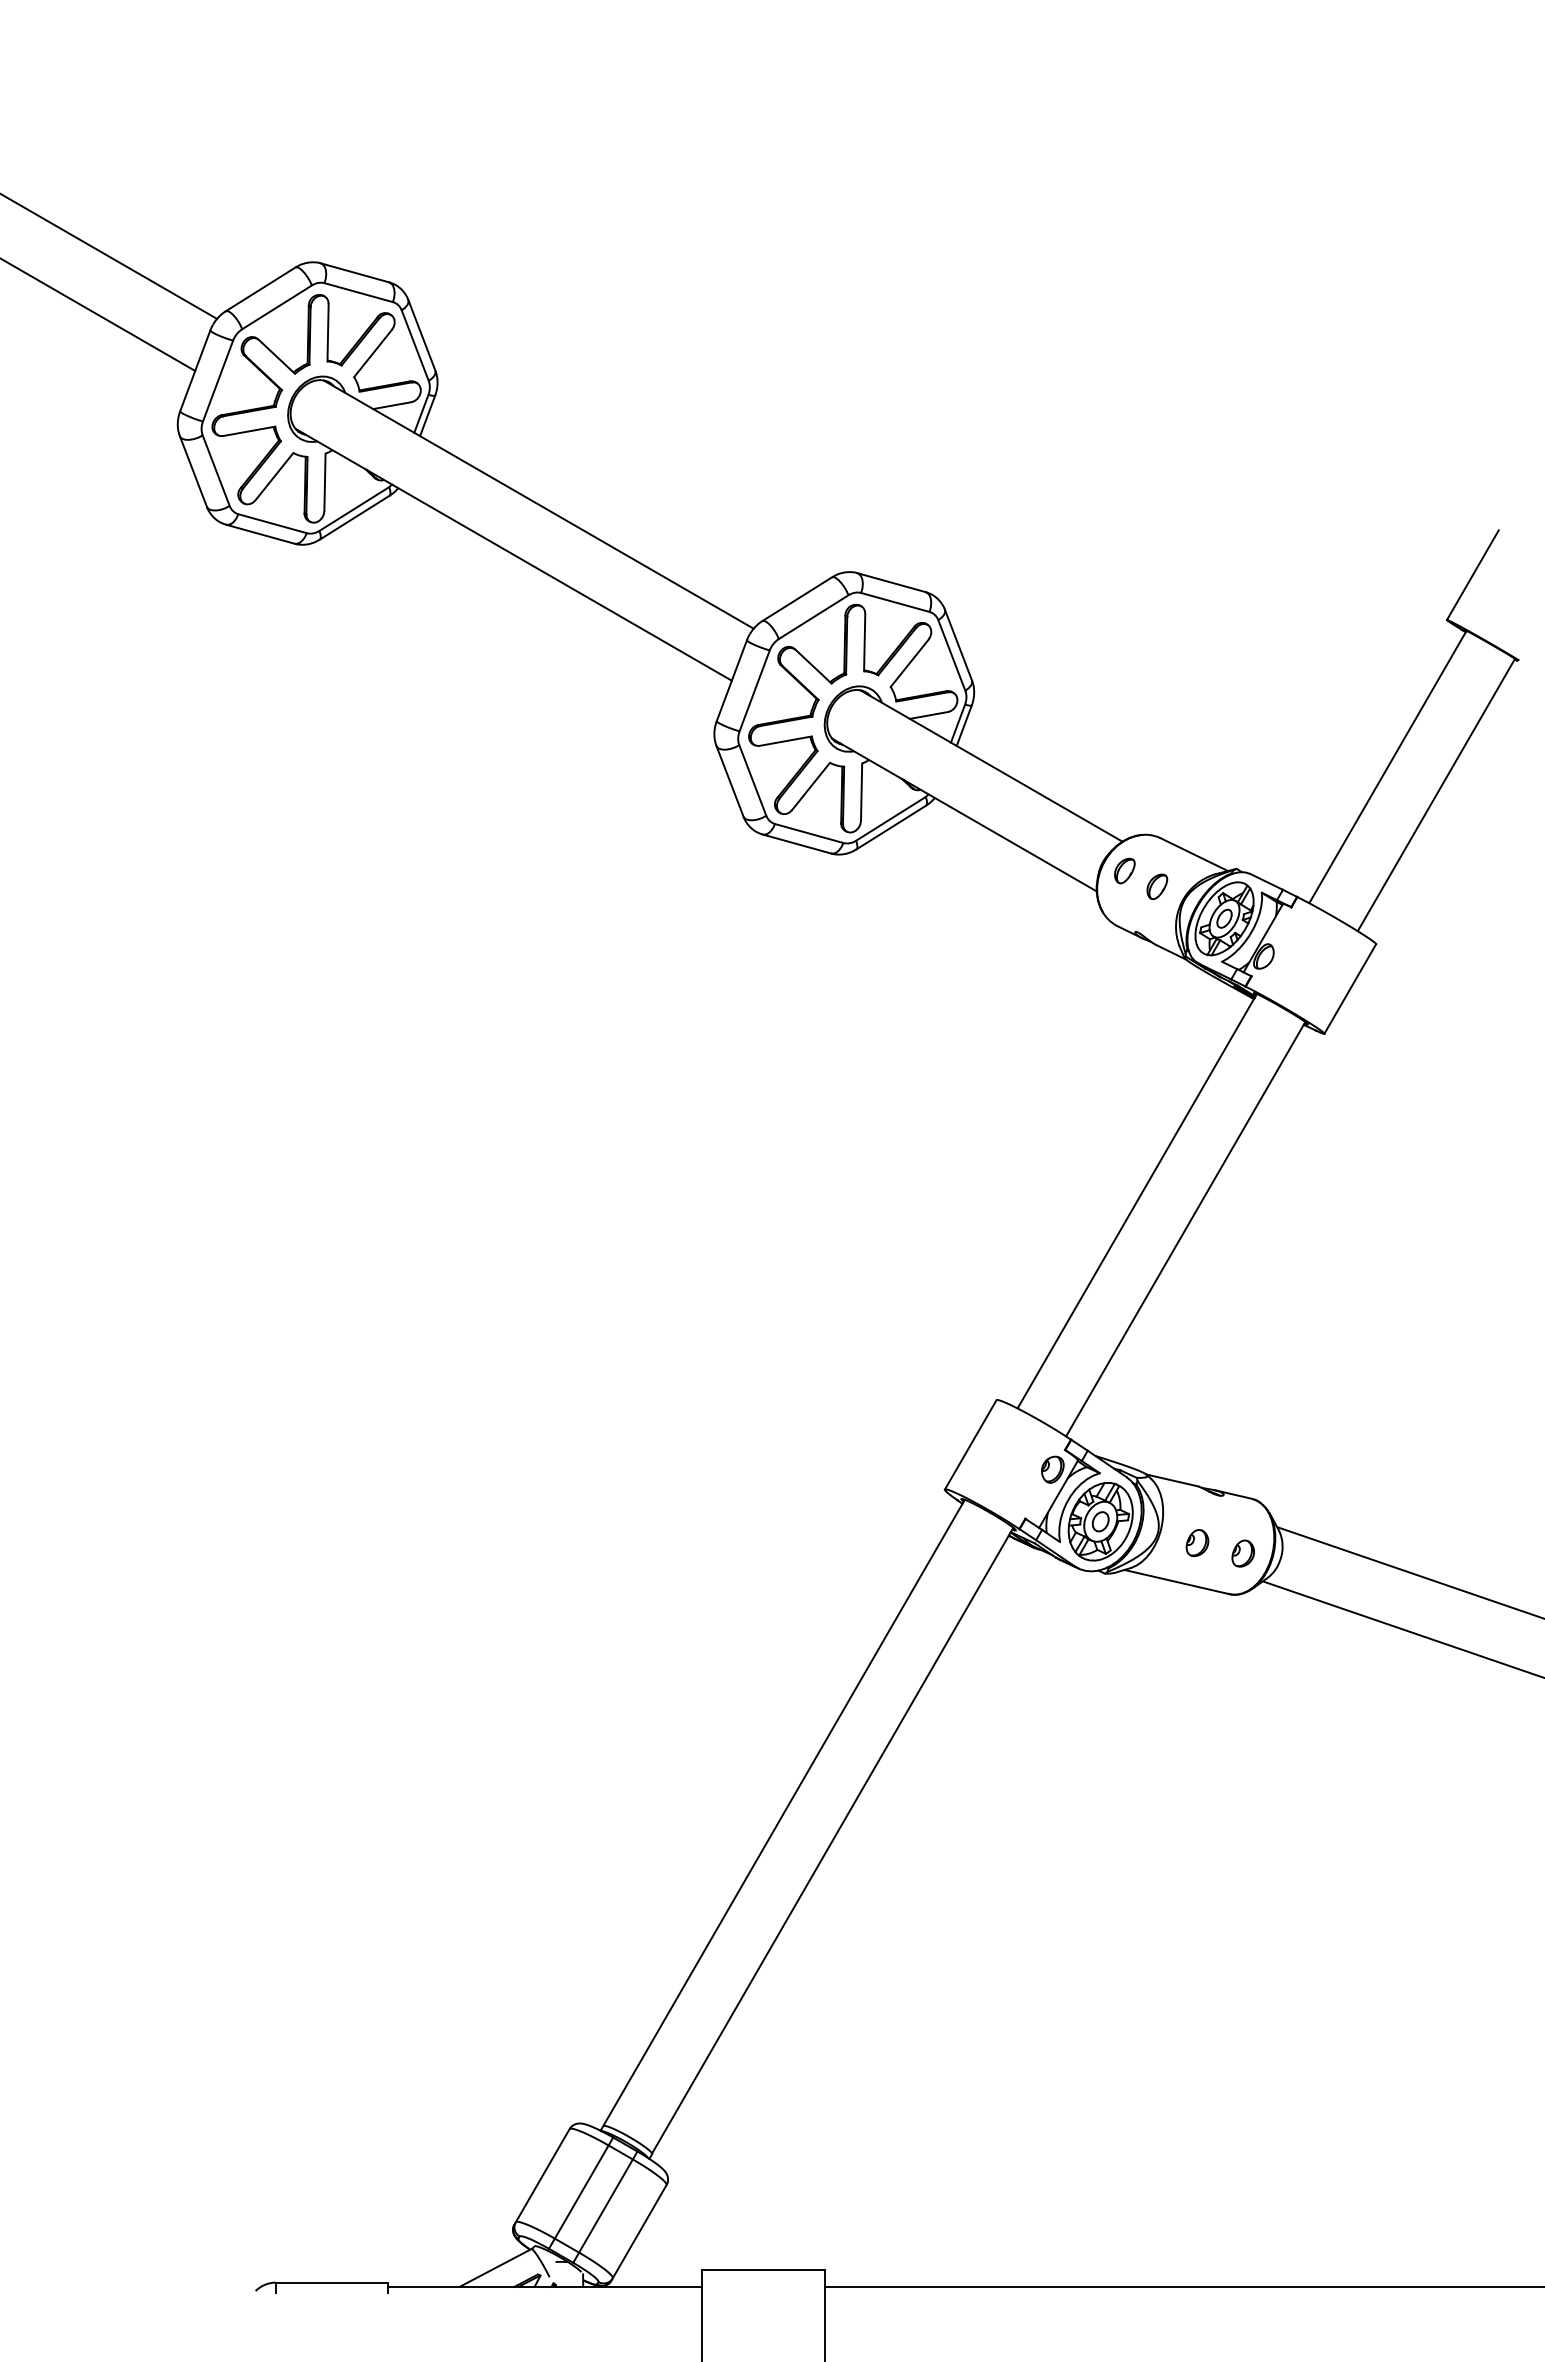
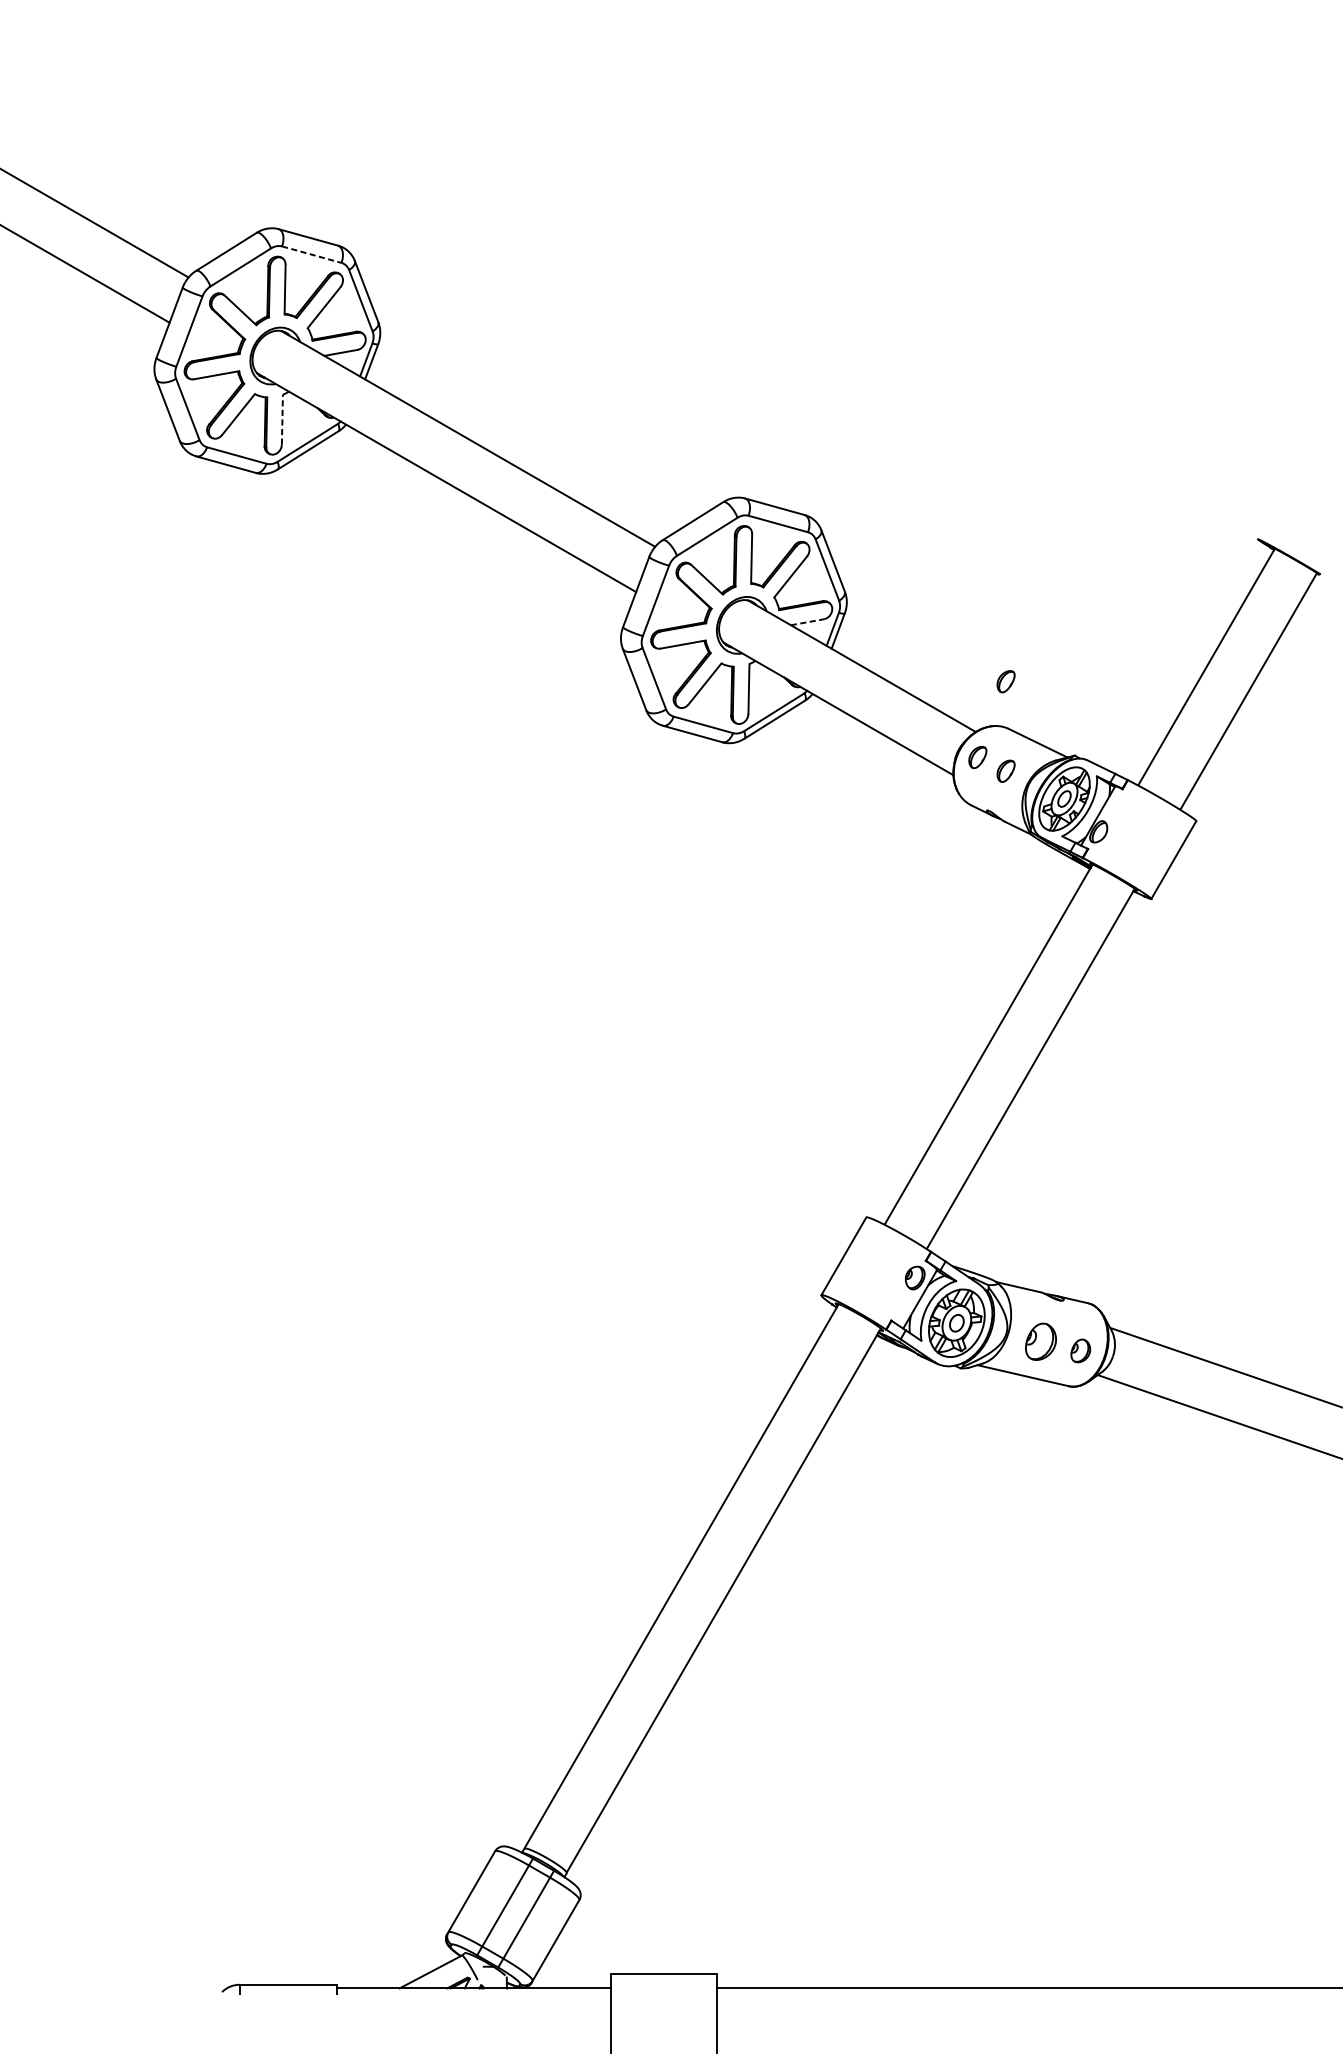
line: (359, 292) -> (312, 254), solid -> dashed
line: (324, 482) -> (282, 419), solid -> dashed
line: (1472, 575) -> (1280, 500), removed
line: (929, 715) -> (807, 622), solid -> dashed
part: (1157, 783) -> (1006, 681), added
part: (1197, 1542) -> (1040, 1341), size x1.6

